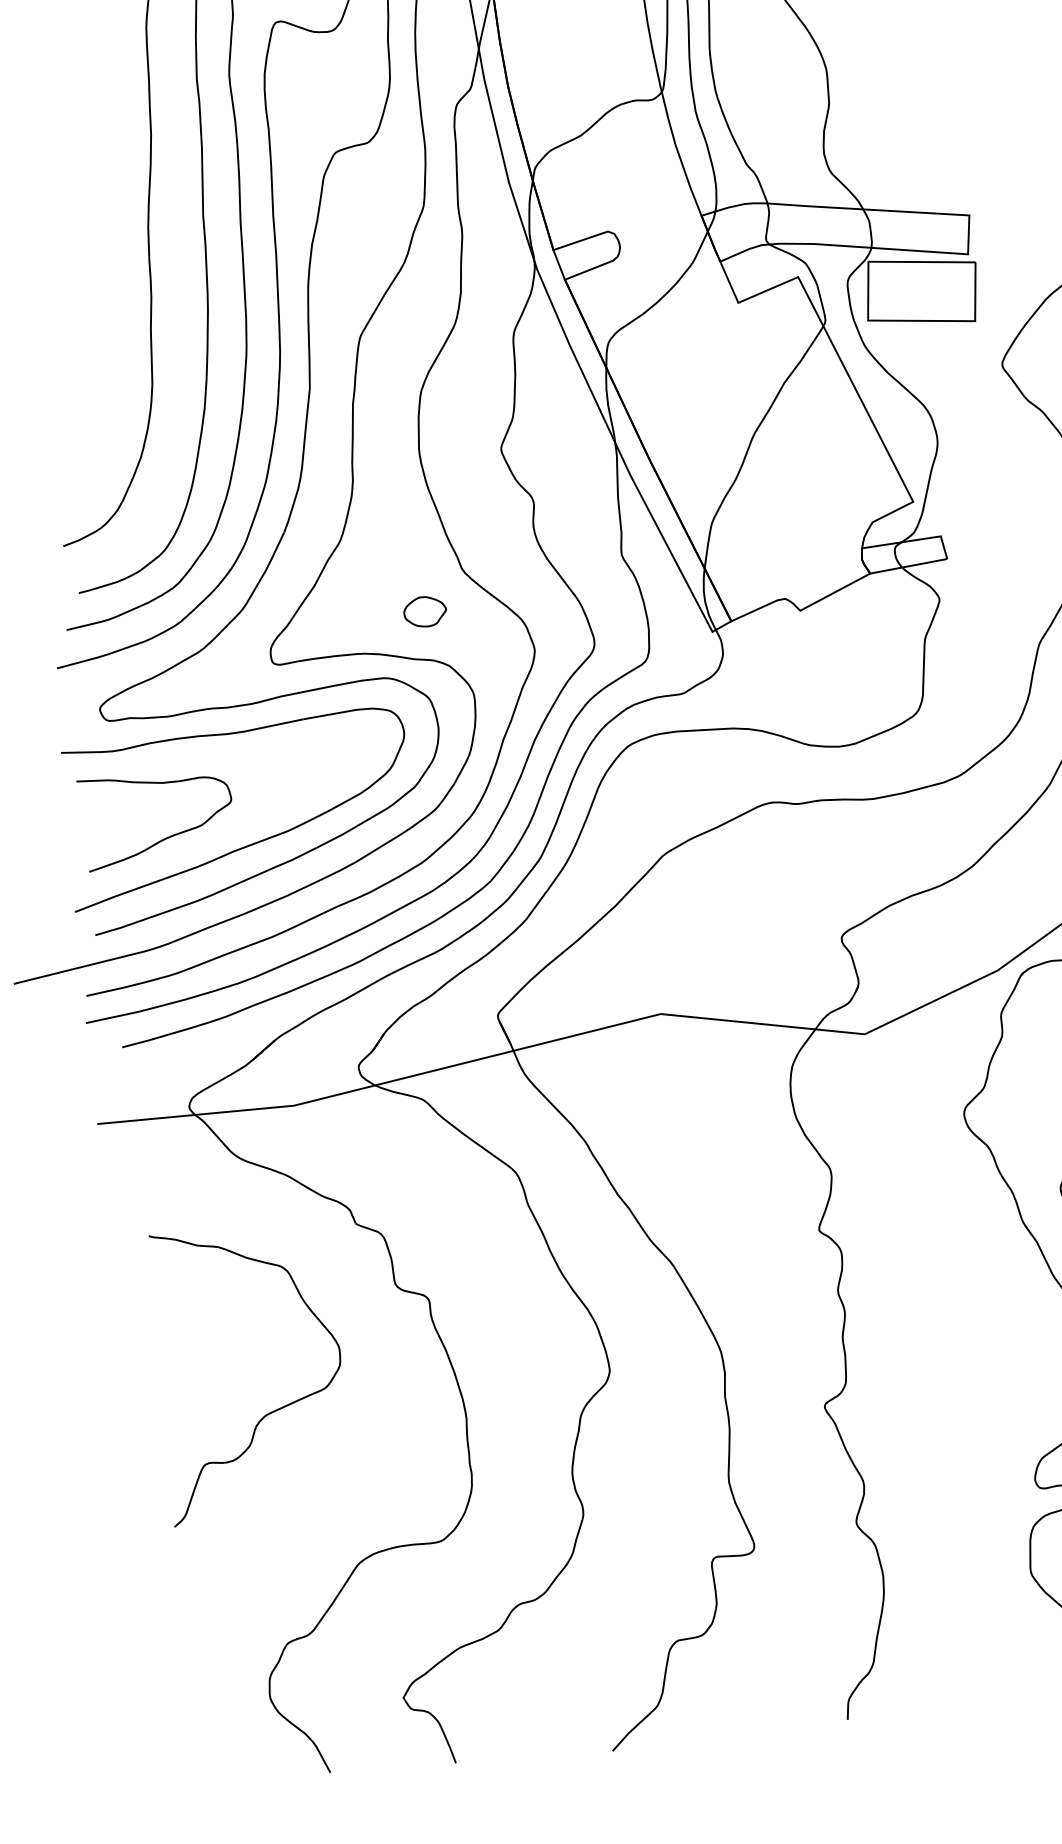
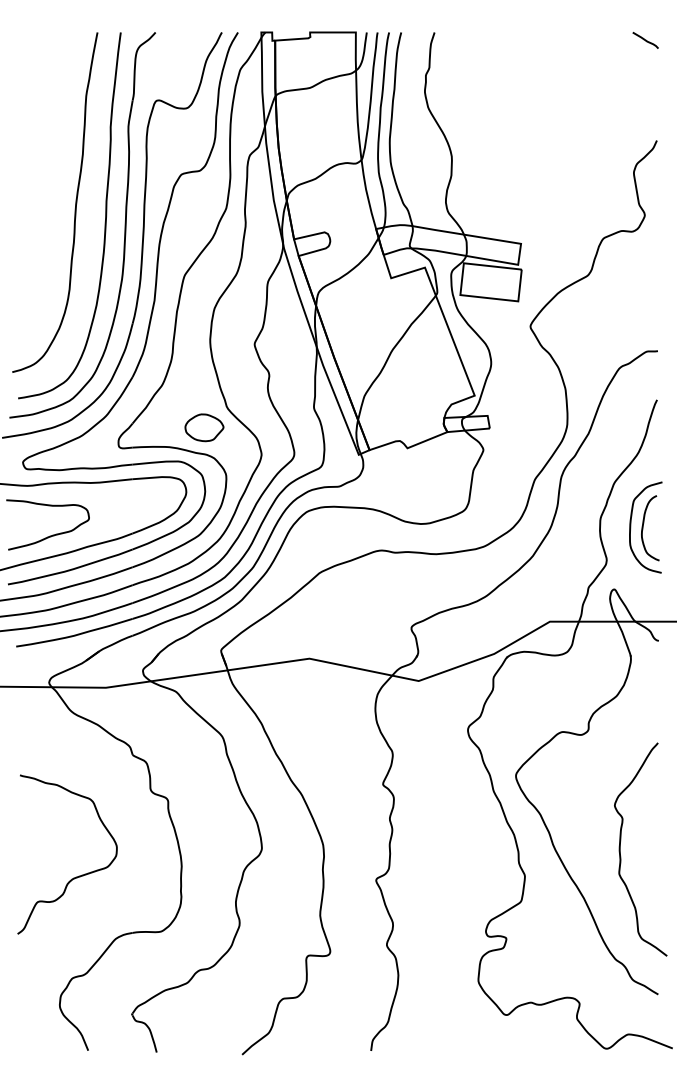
part: (425, 611) -> (204, 427), size x1.67
curve: (271, 1410) -> (76, 876), moved

